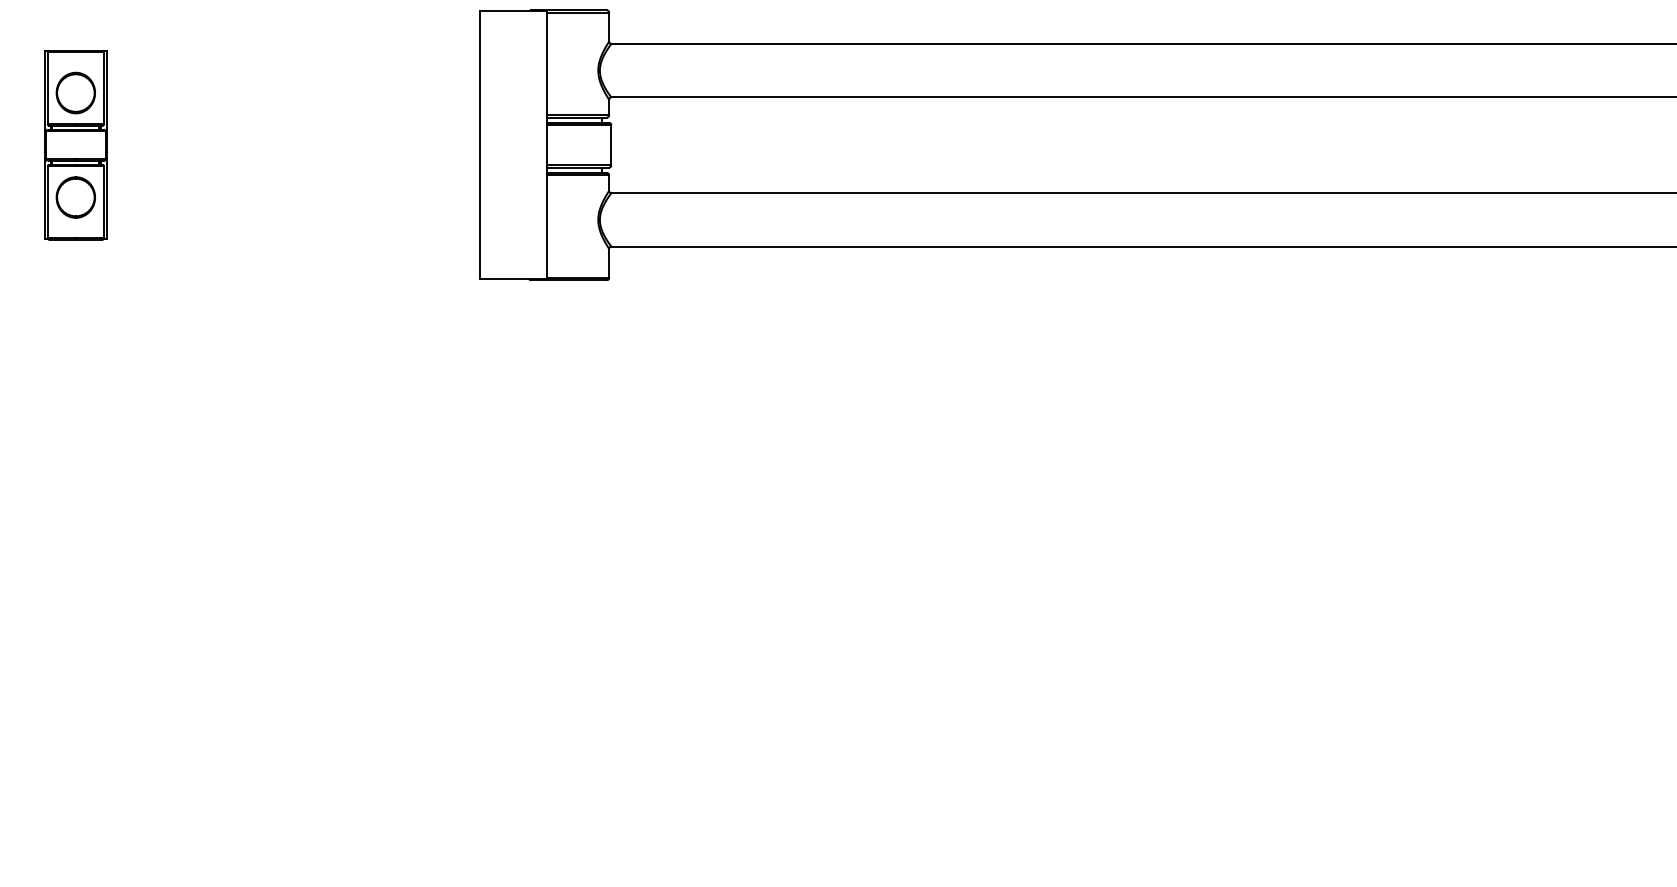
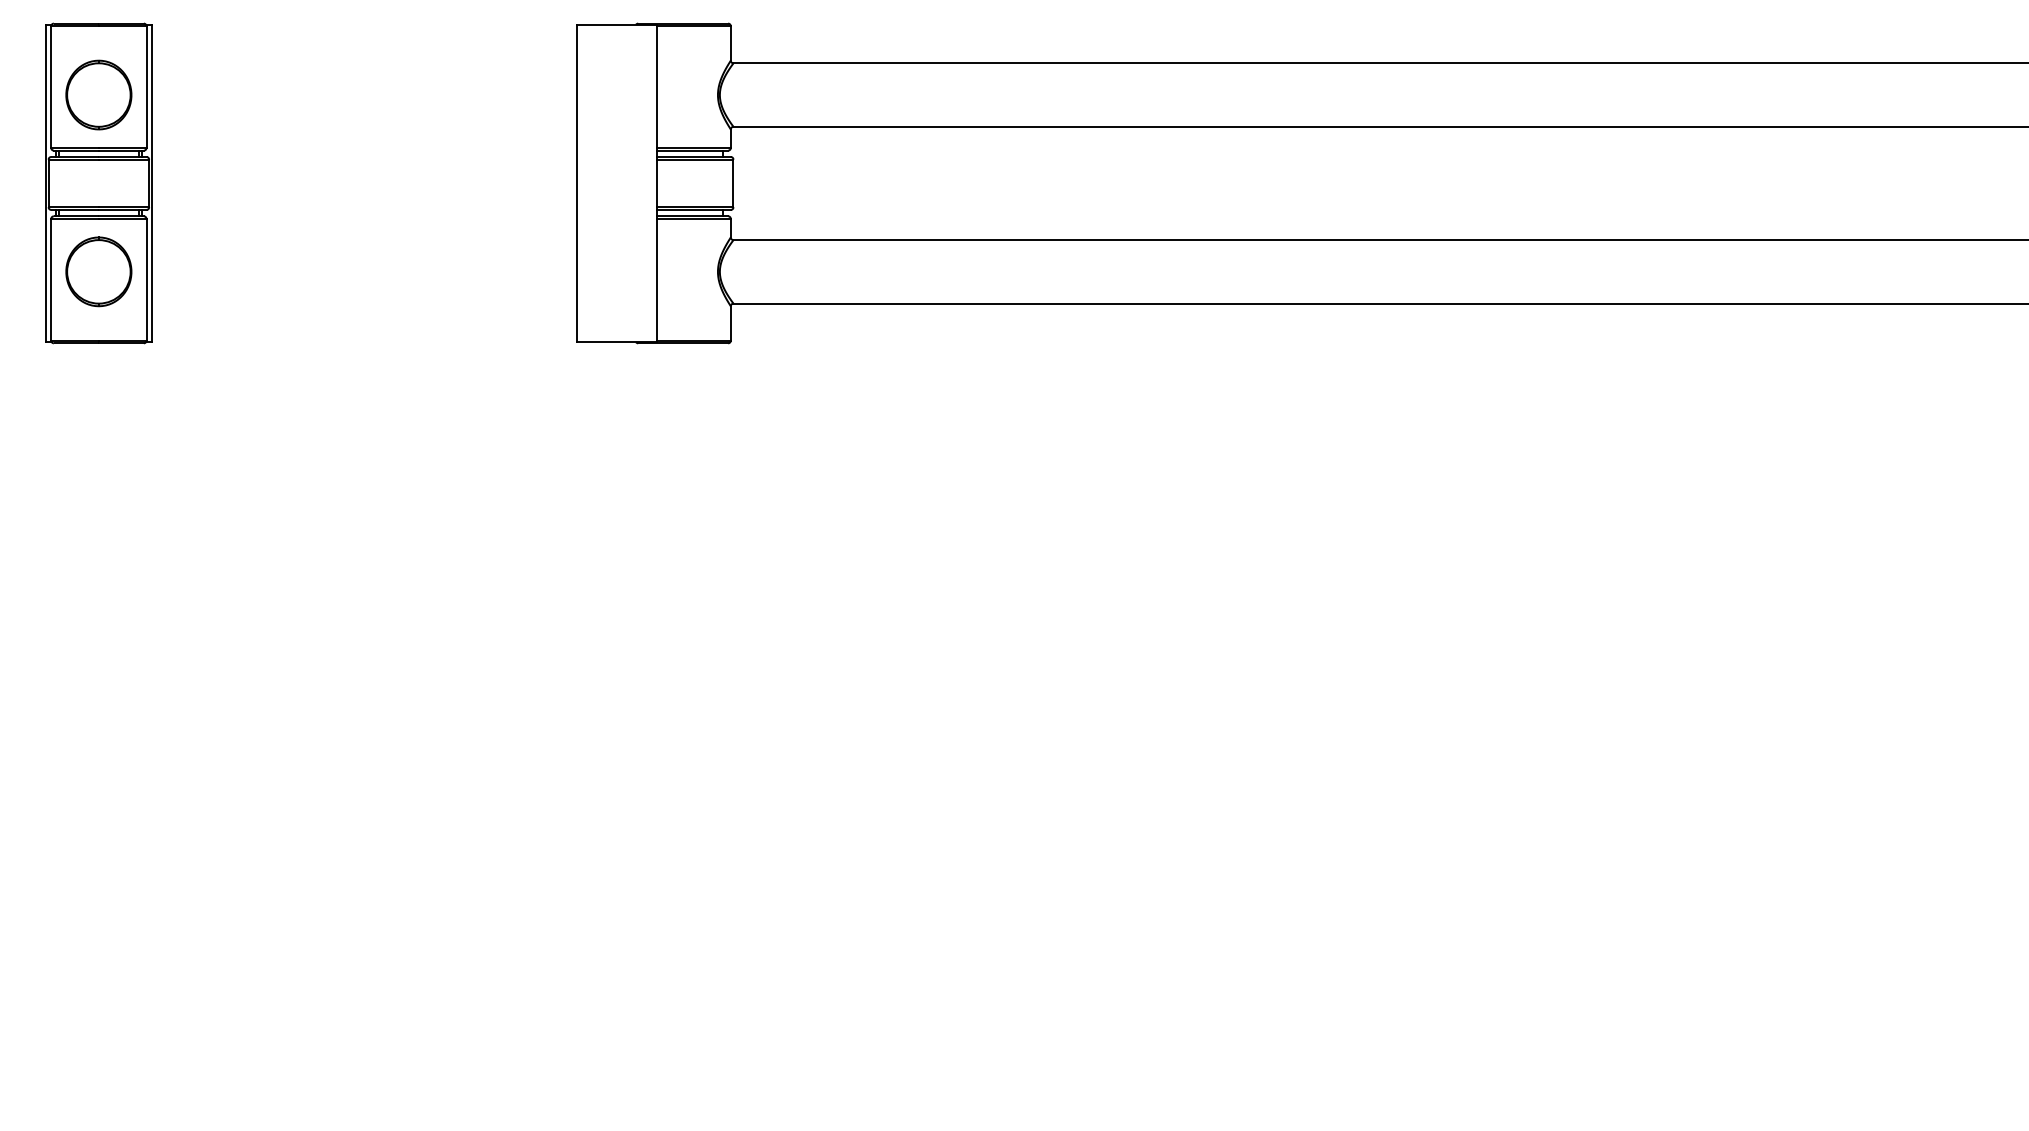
part: (75, 145) -> (98, 183), size x1.43

